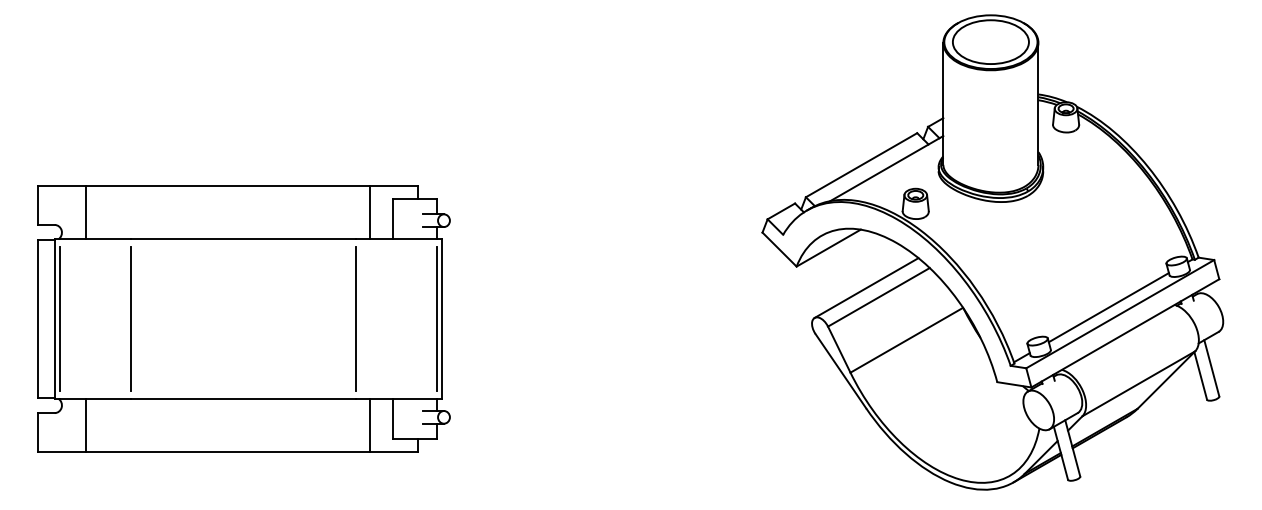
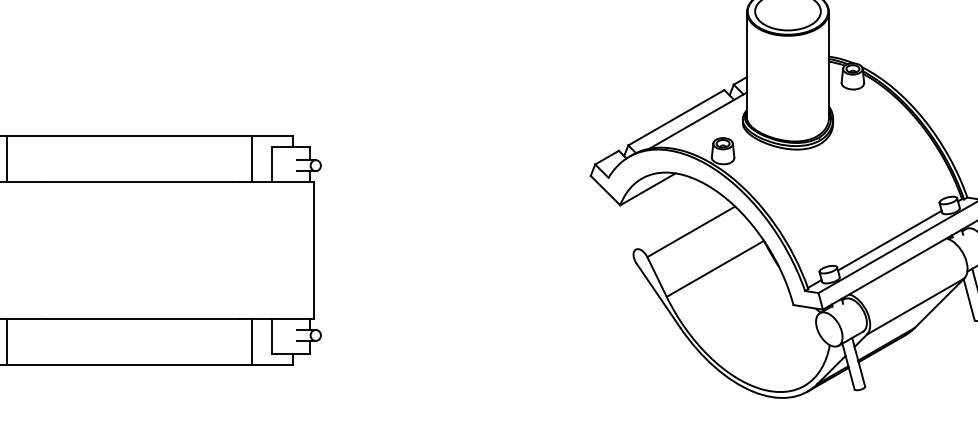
line: (866, 287) -> (680, 223), removed
line: (131, 318) -> (45, 250), removed
line: (355, 318) -> (239, 250), removed
line: (437, 318) -> (310, 250), removed

